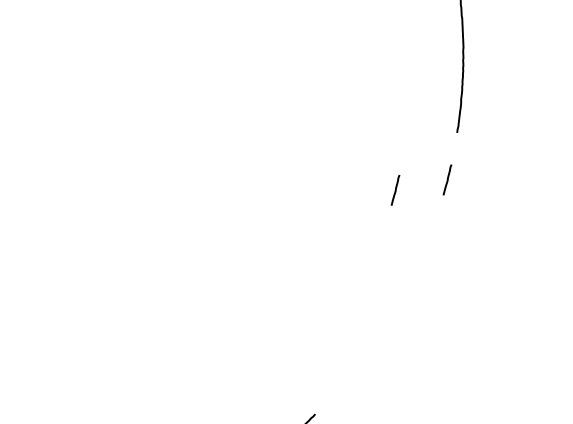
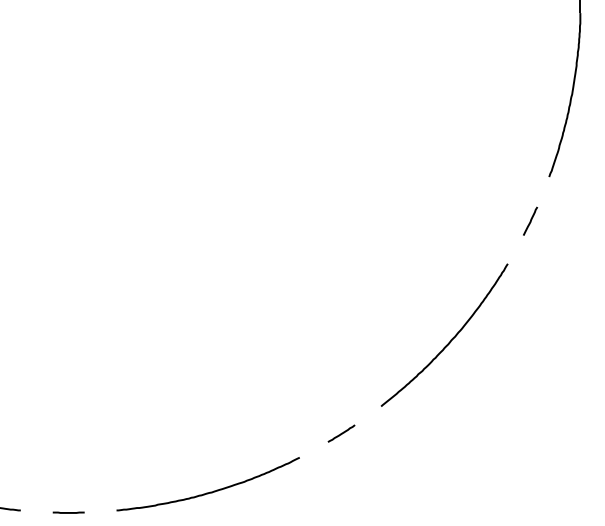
line: (395, 189) -> (477, 220), removed
curve: (392, 311) -> (450, 339), added

